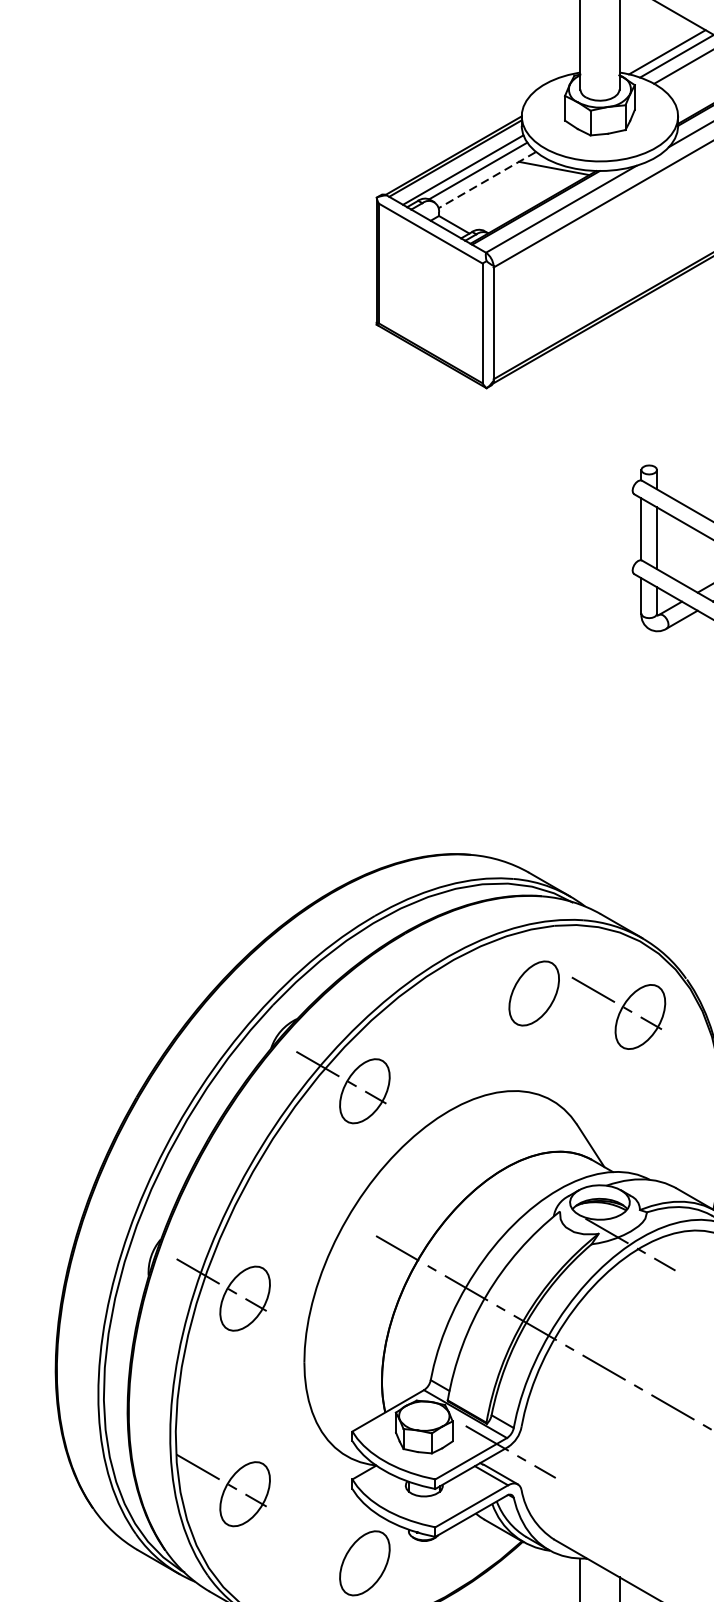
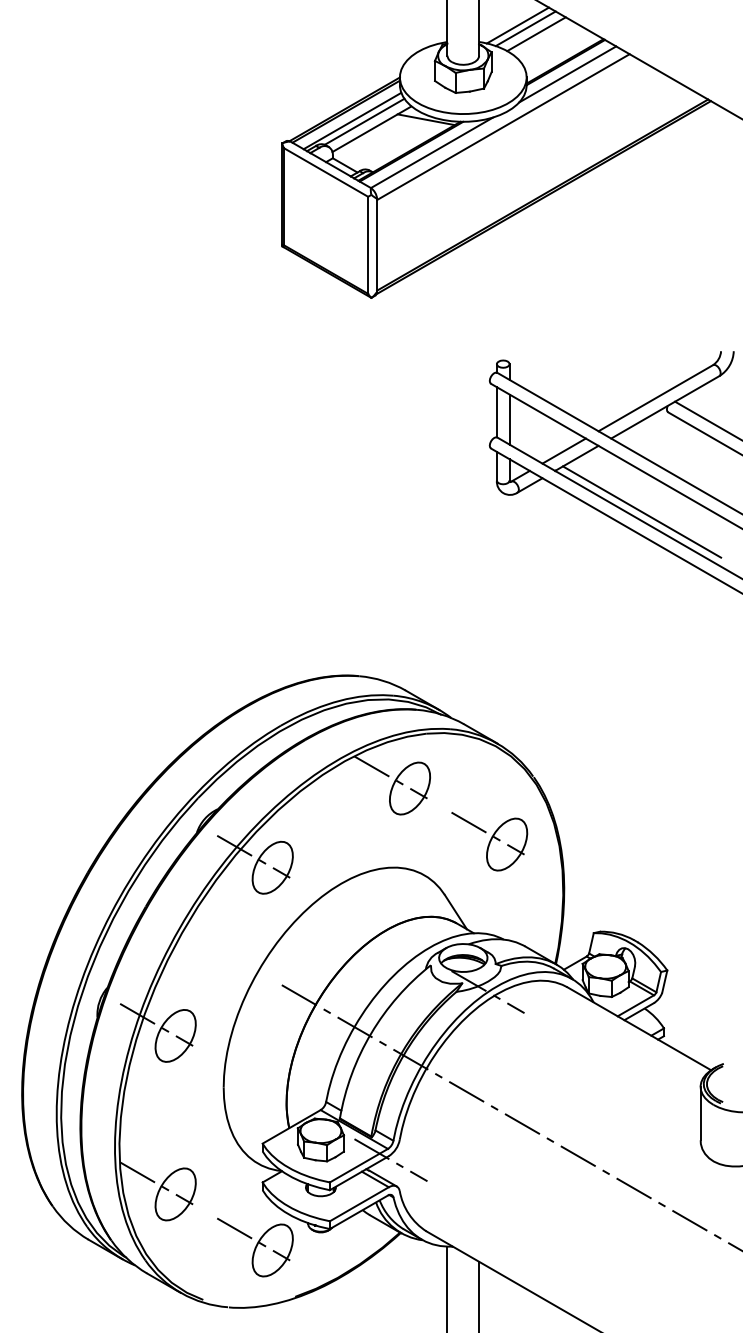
line: (486, 180) -> (371, 129), dashed -> solid
line: (510, 979) -> (390, 777), added
part: (618, 1013) -> (489, 841), moved
line: (341, 1549) -> (253, 1239), added

